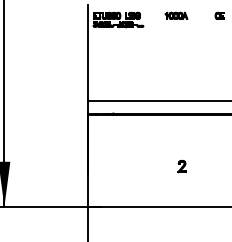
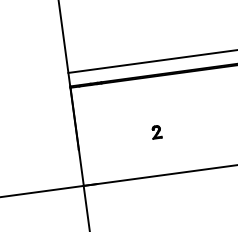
part: (181, 166) -> (156, 132), moved

